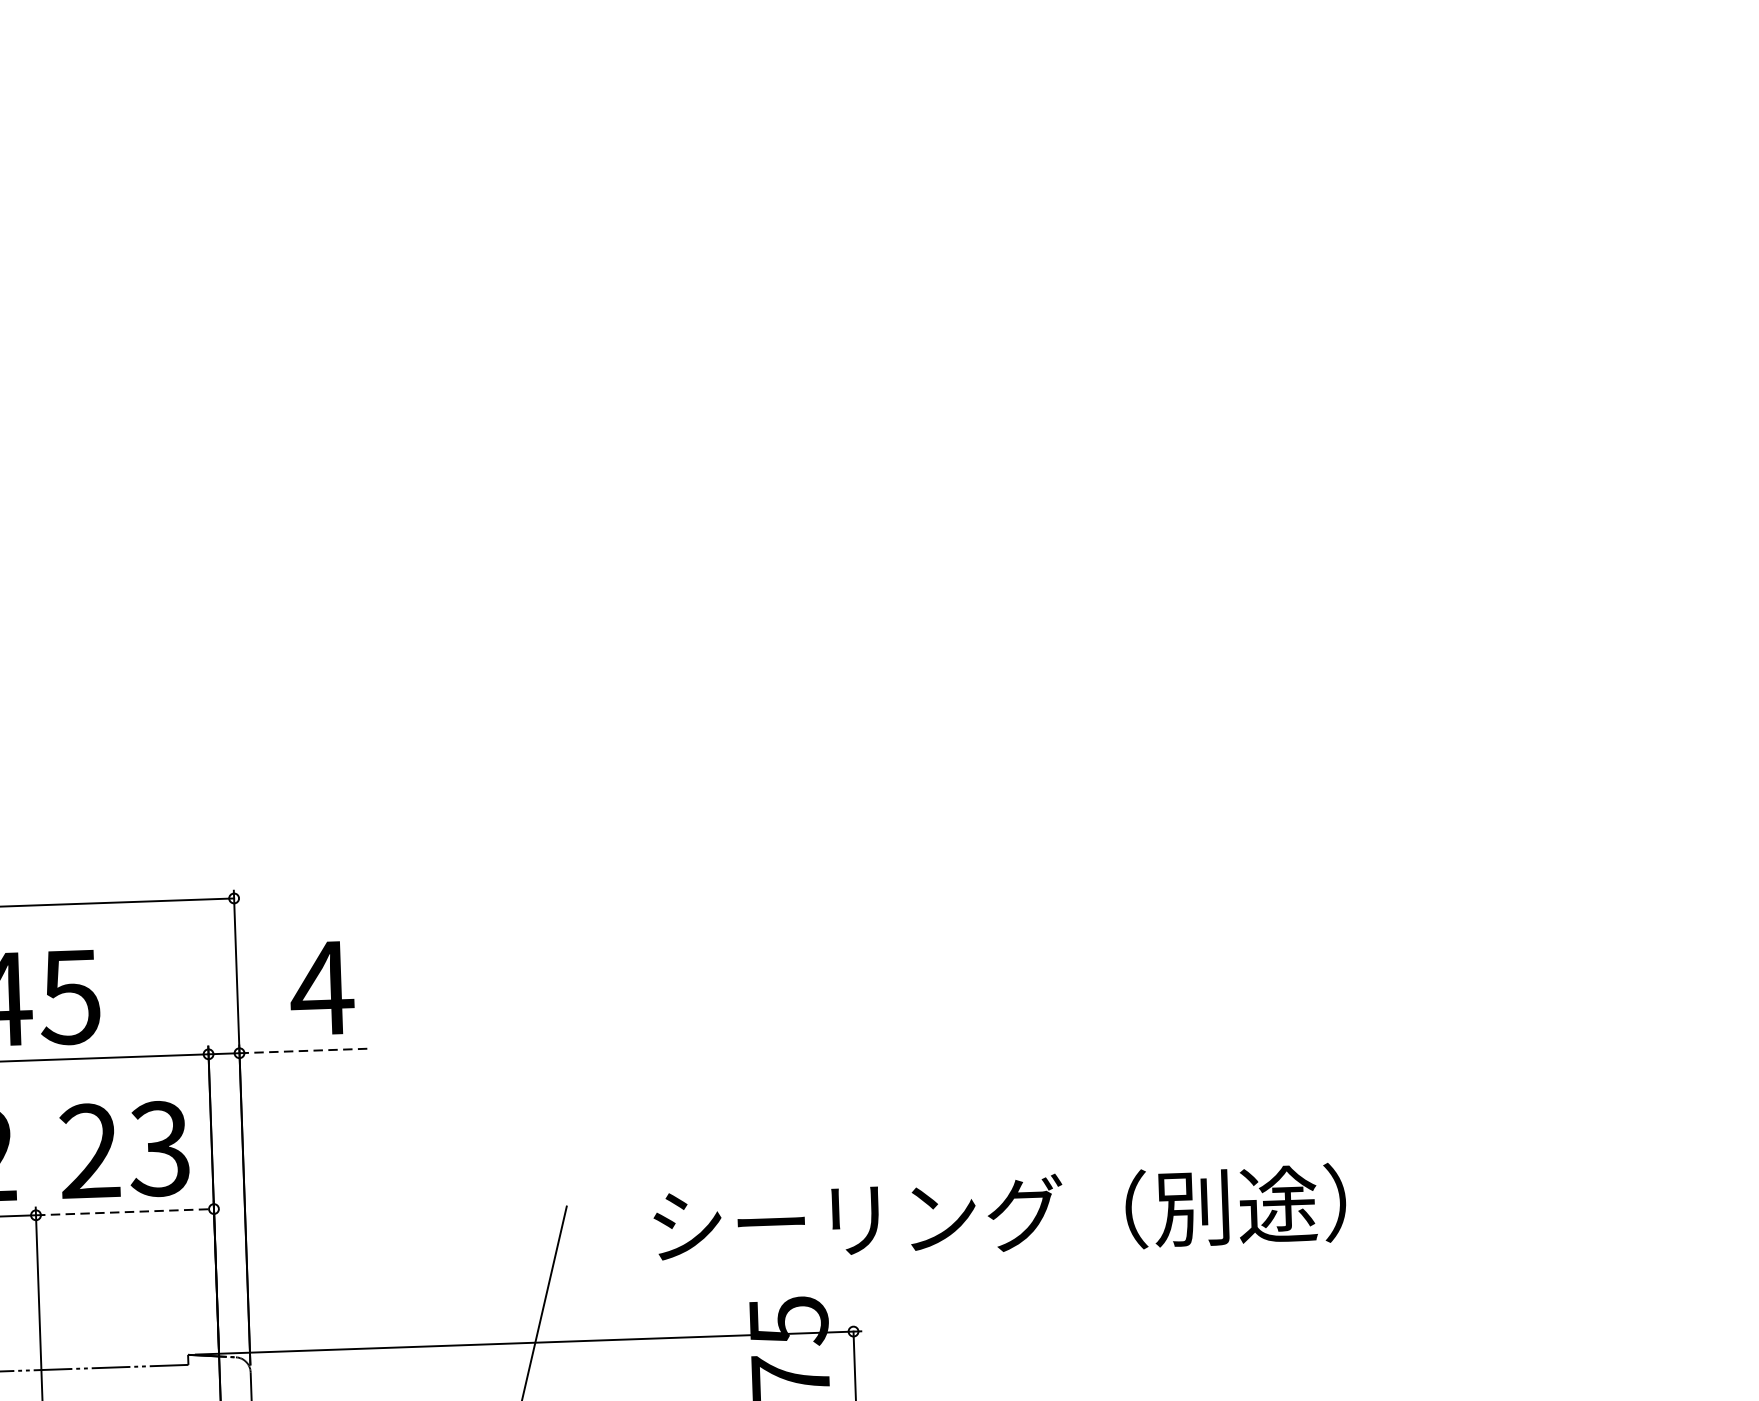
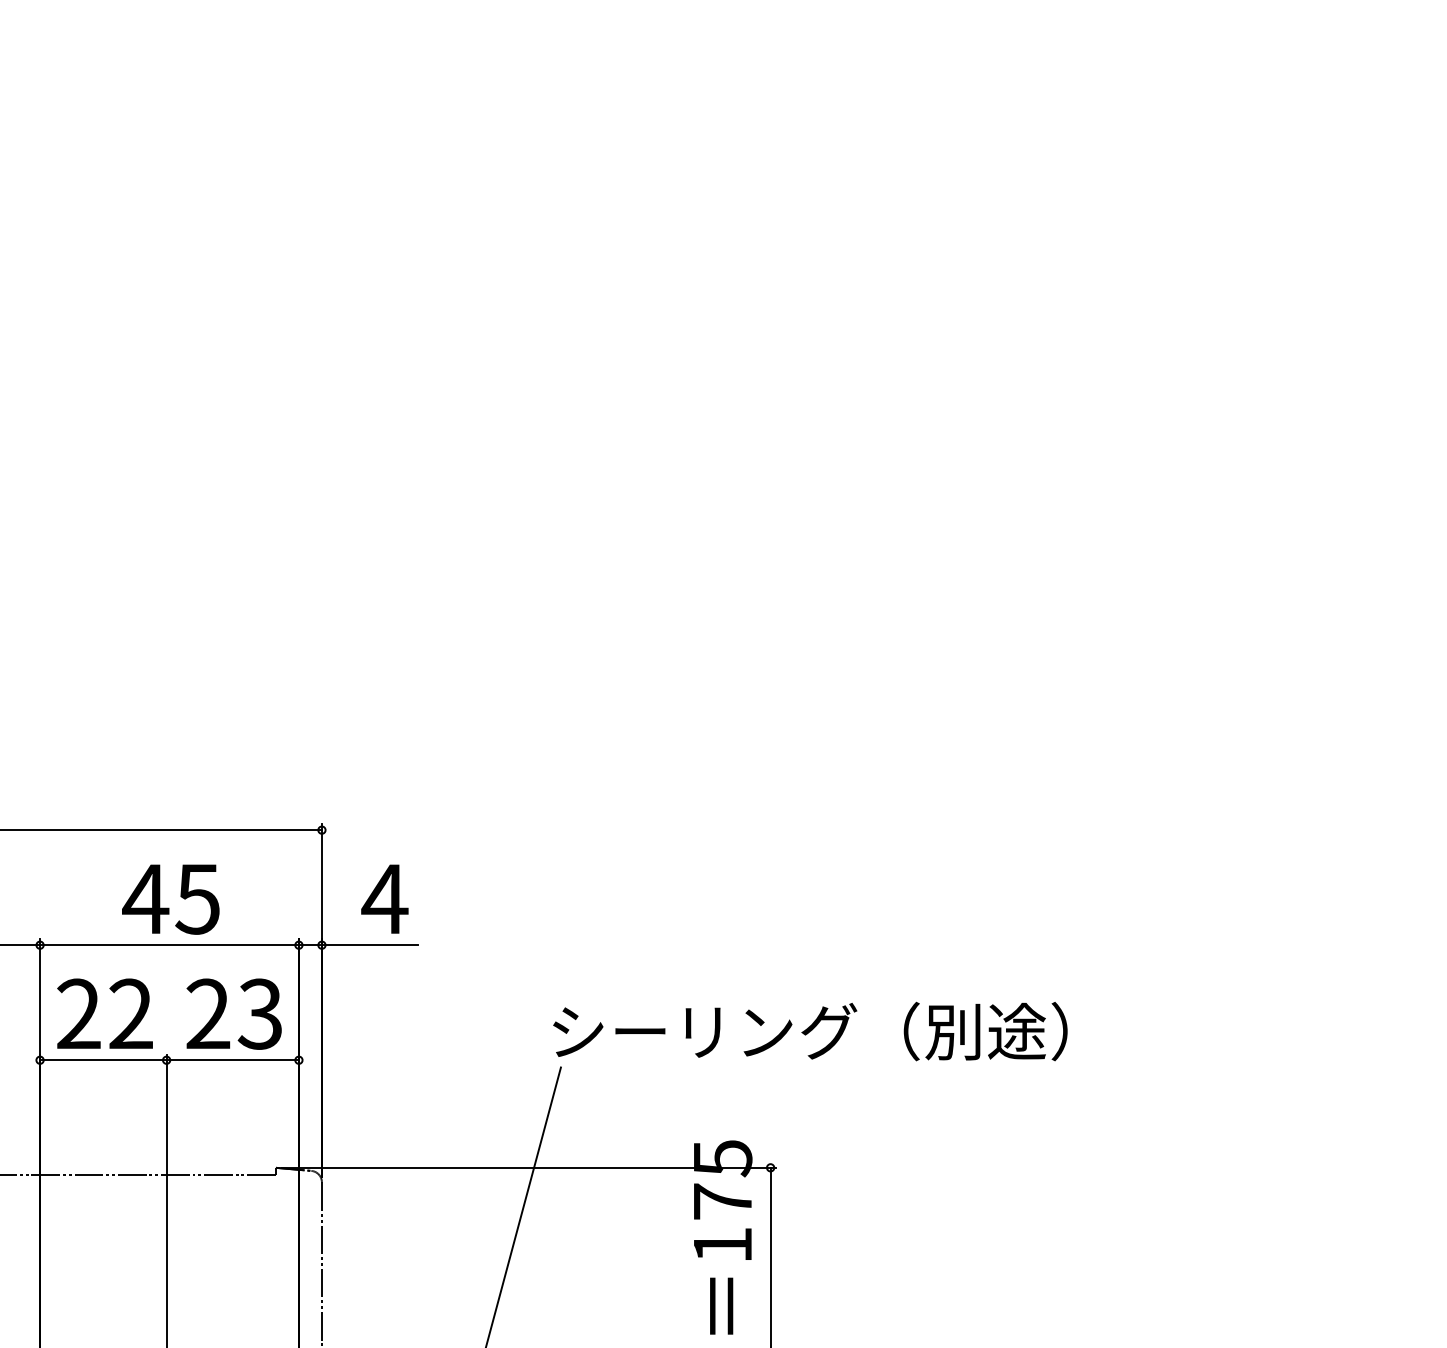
line: (303, 1051) -> (369, 945), dashed -> solid
line: (125, 1212) -> (233, 1060), dashed -> solid
text: (1000, 1214) -> (810, 1031), moved

